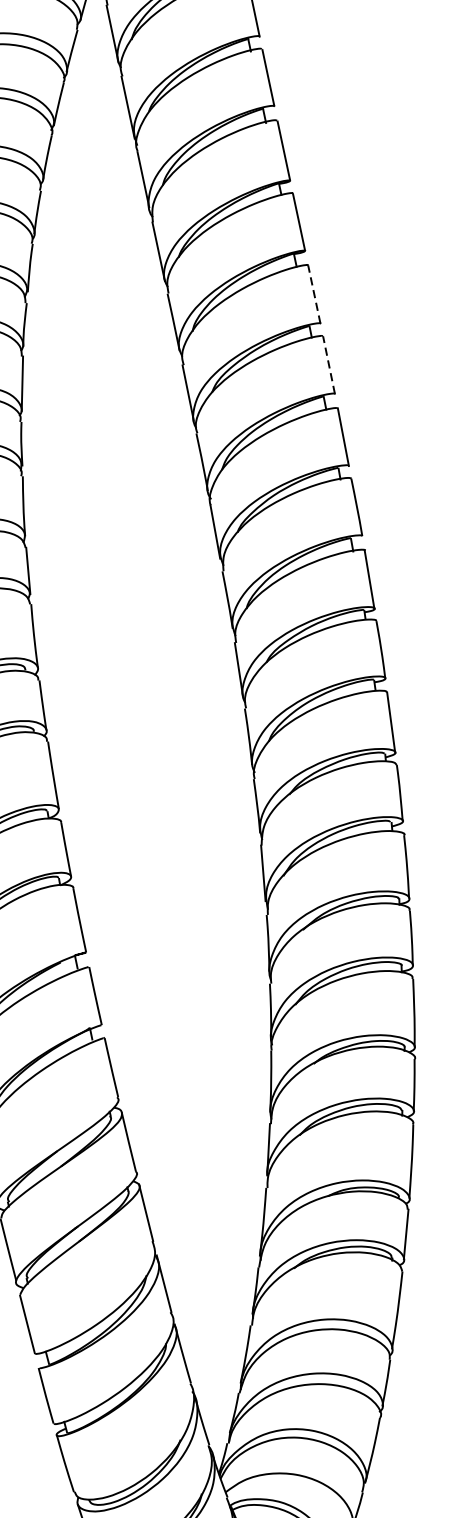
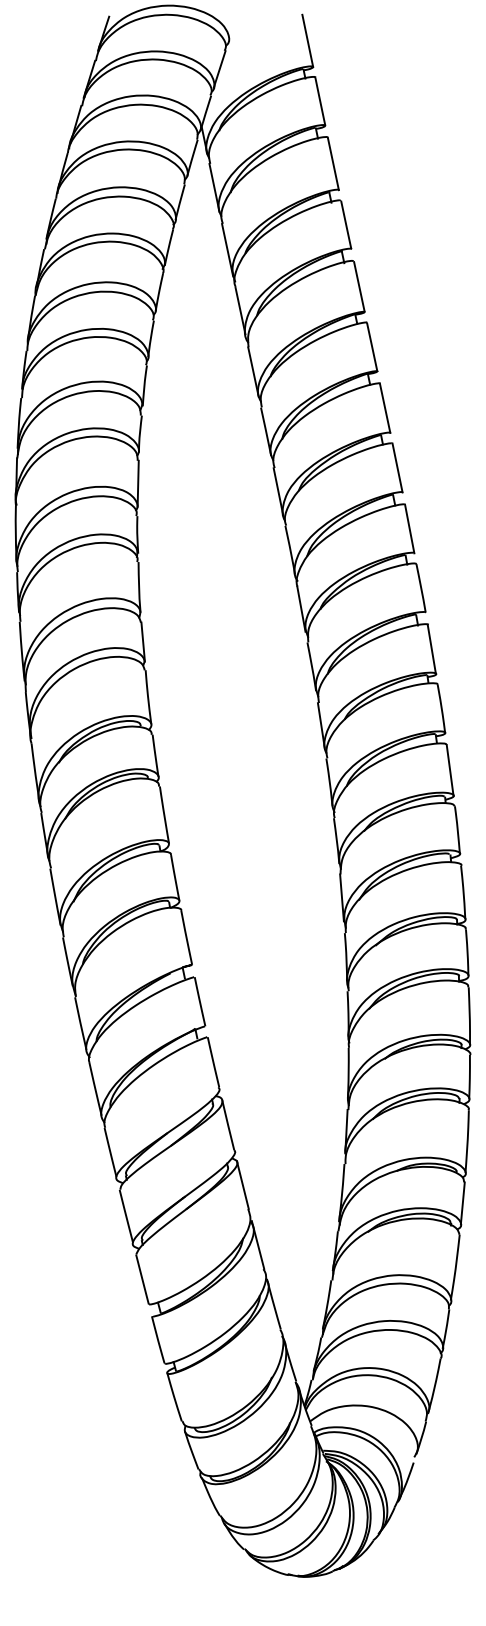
line: (314, 293) -> (385, 407), dashed -> solid
line: (328, 365) -> (397, 468), dashed -> solid

